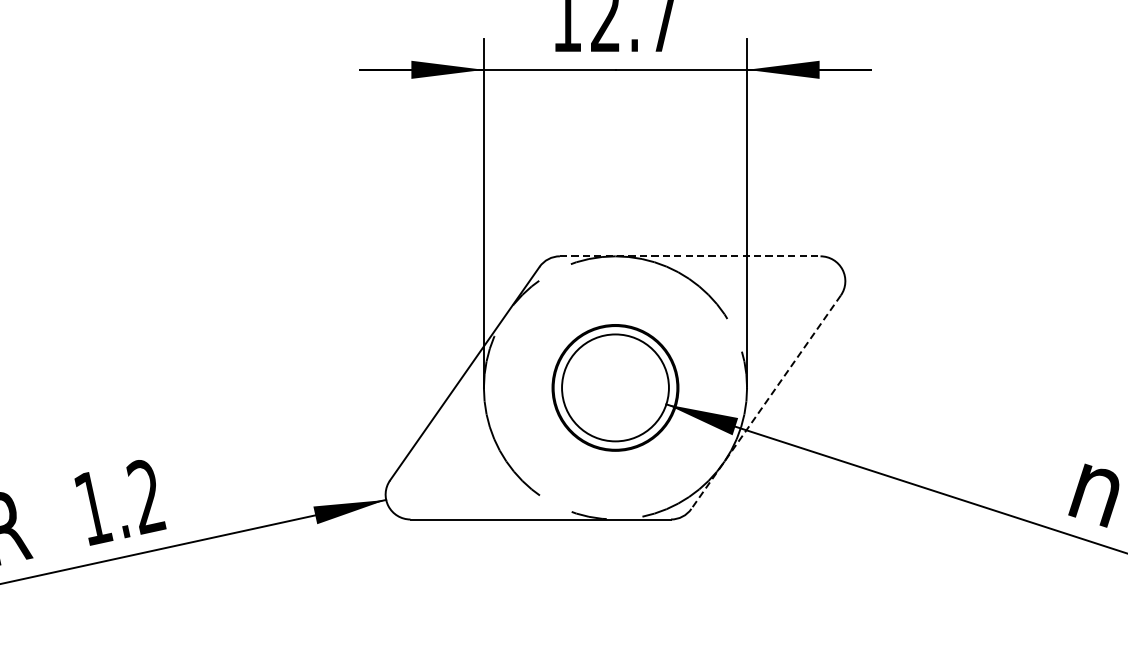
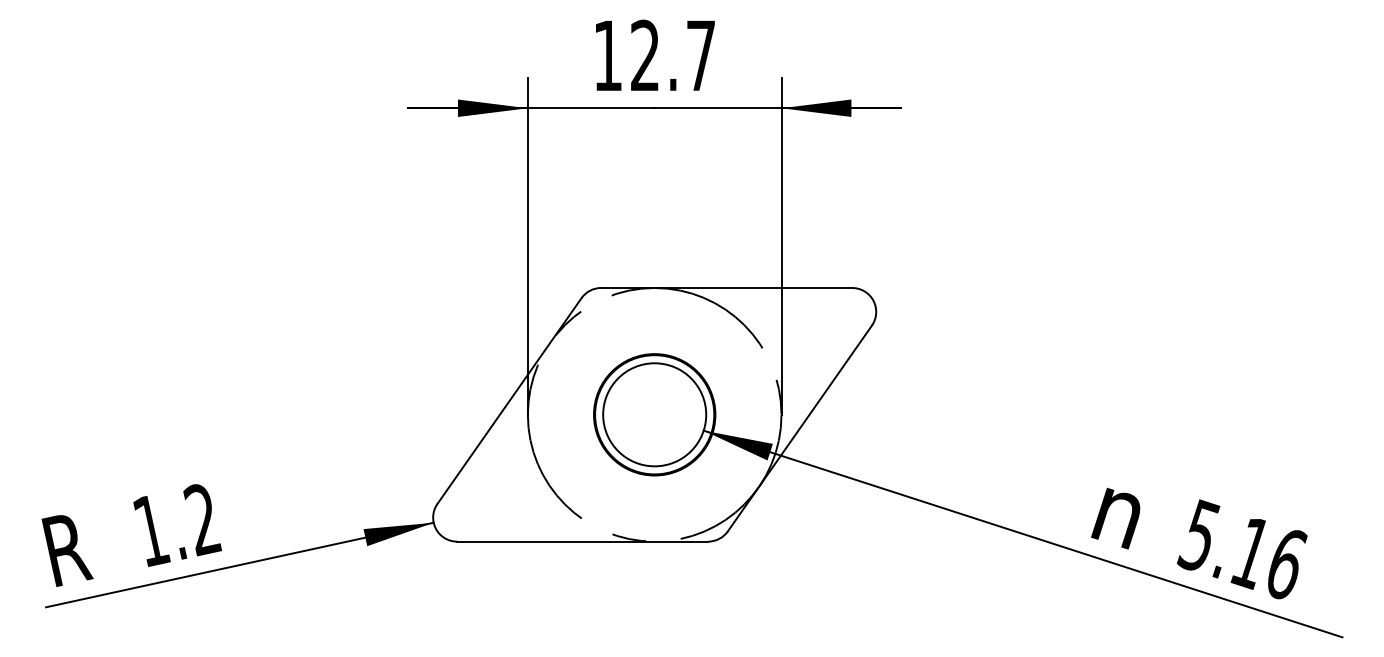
line: (690, 256) -> (726, 288), dashed -> solid
line: (765, 402) -> (799, 428), dashed -> solid

